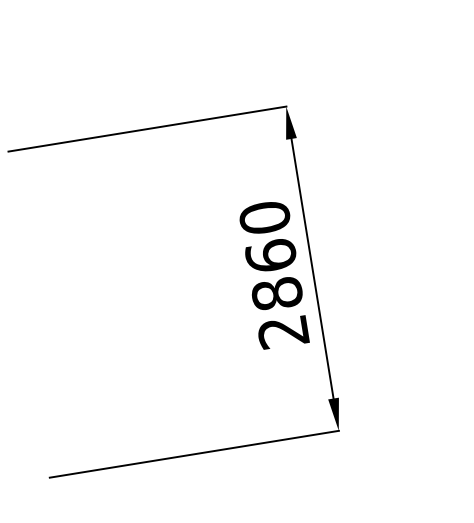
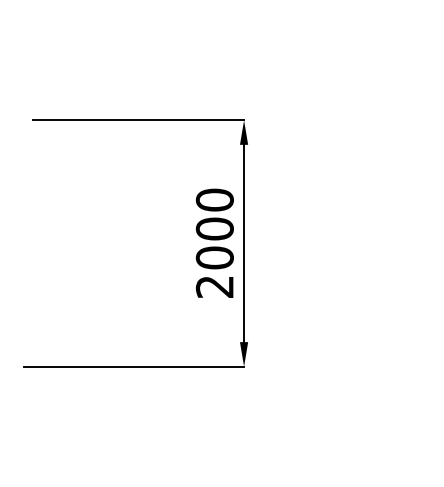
text: (273, 275) -> (214, 243), 2860 -> 2000

